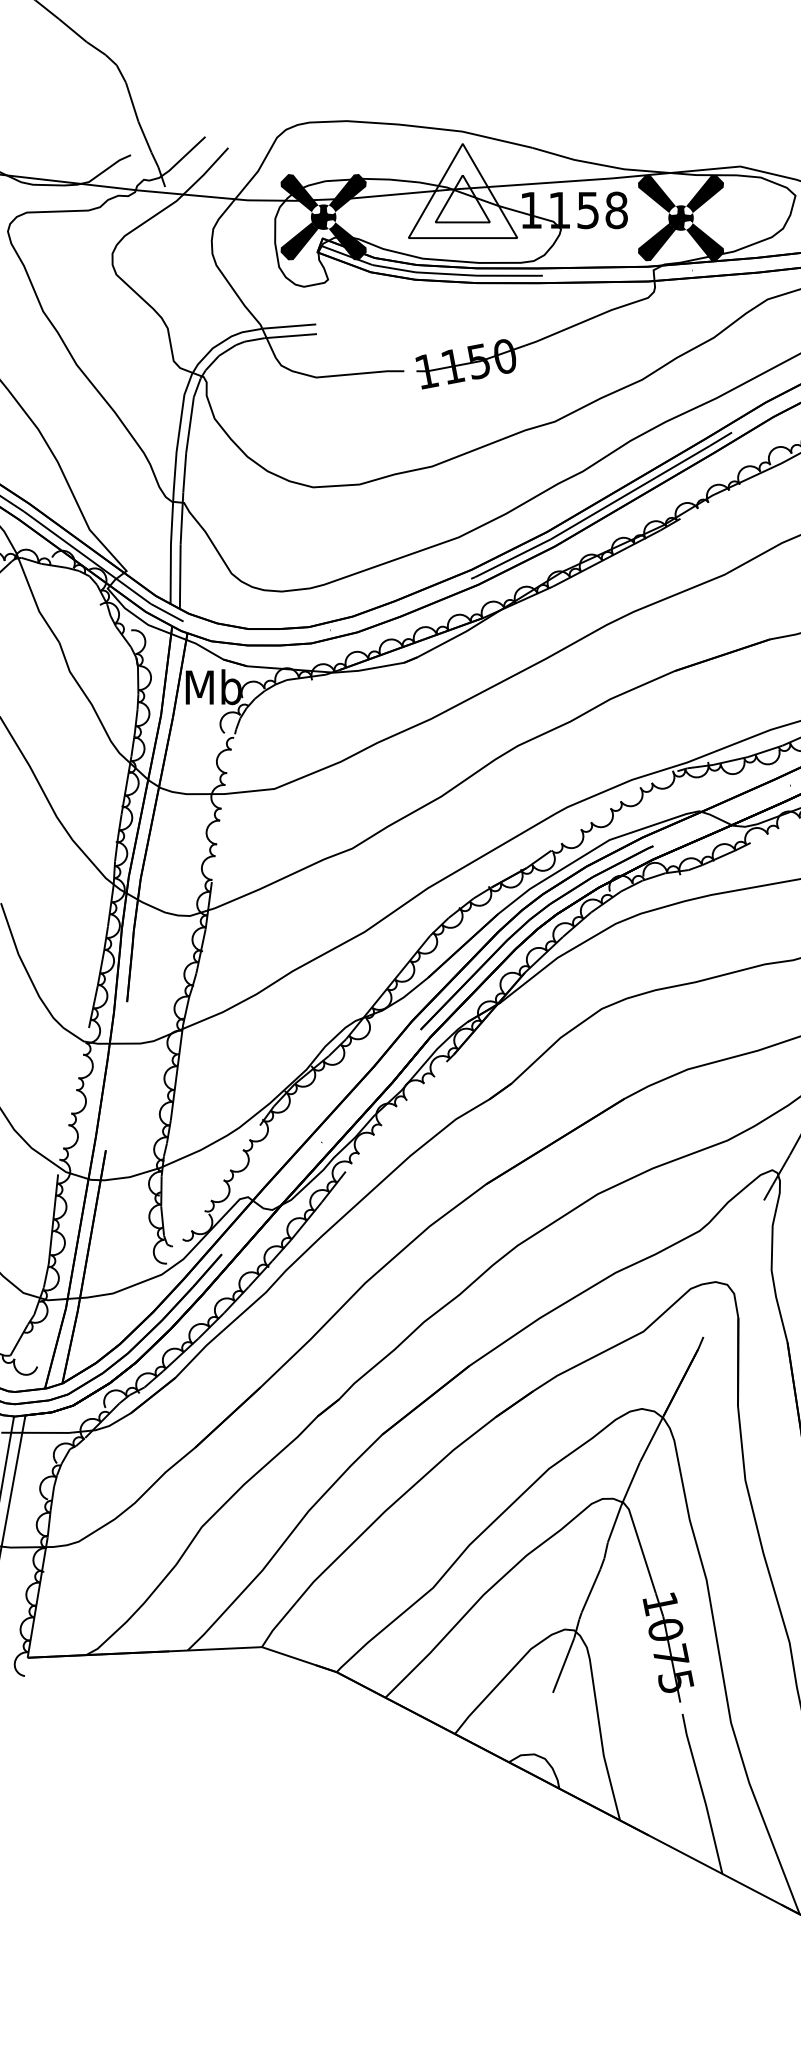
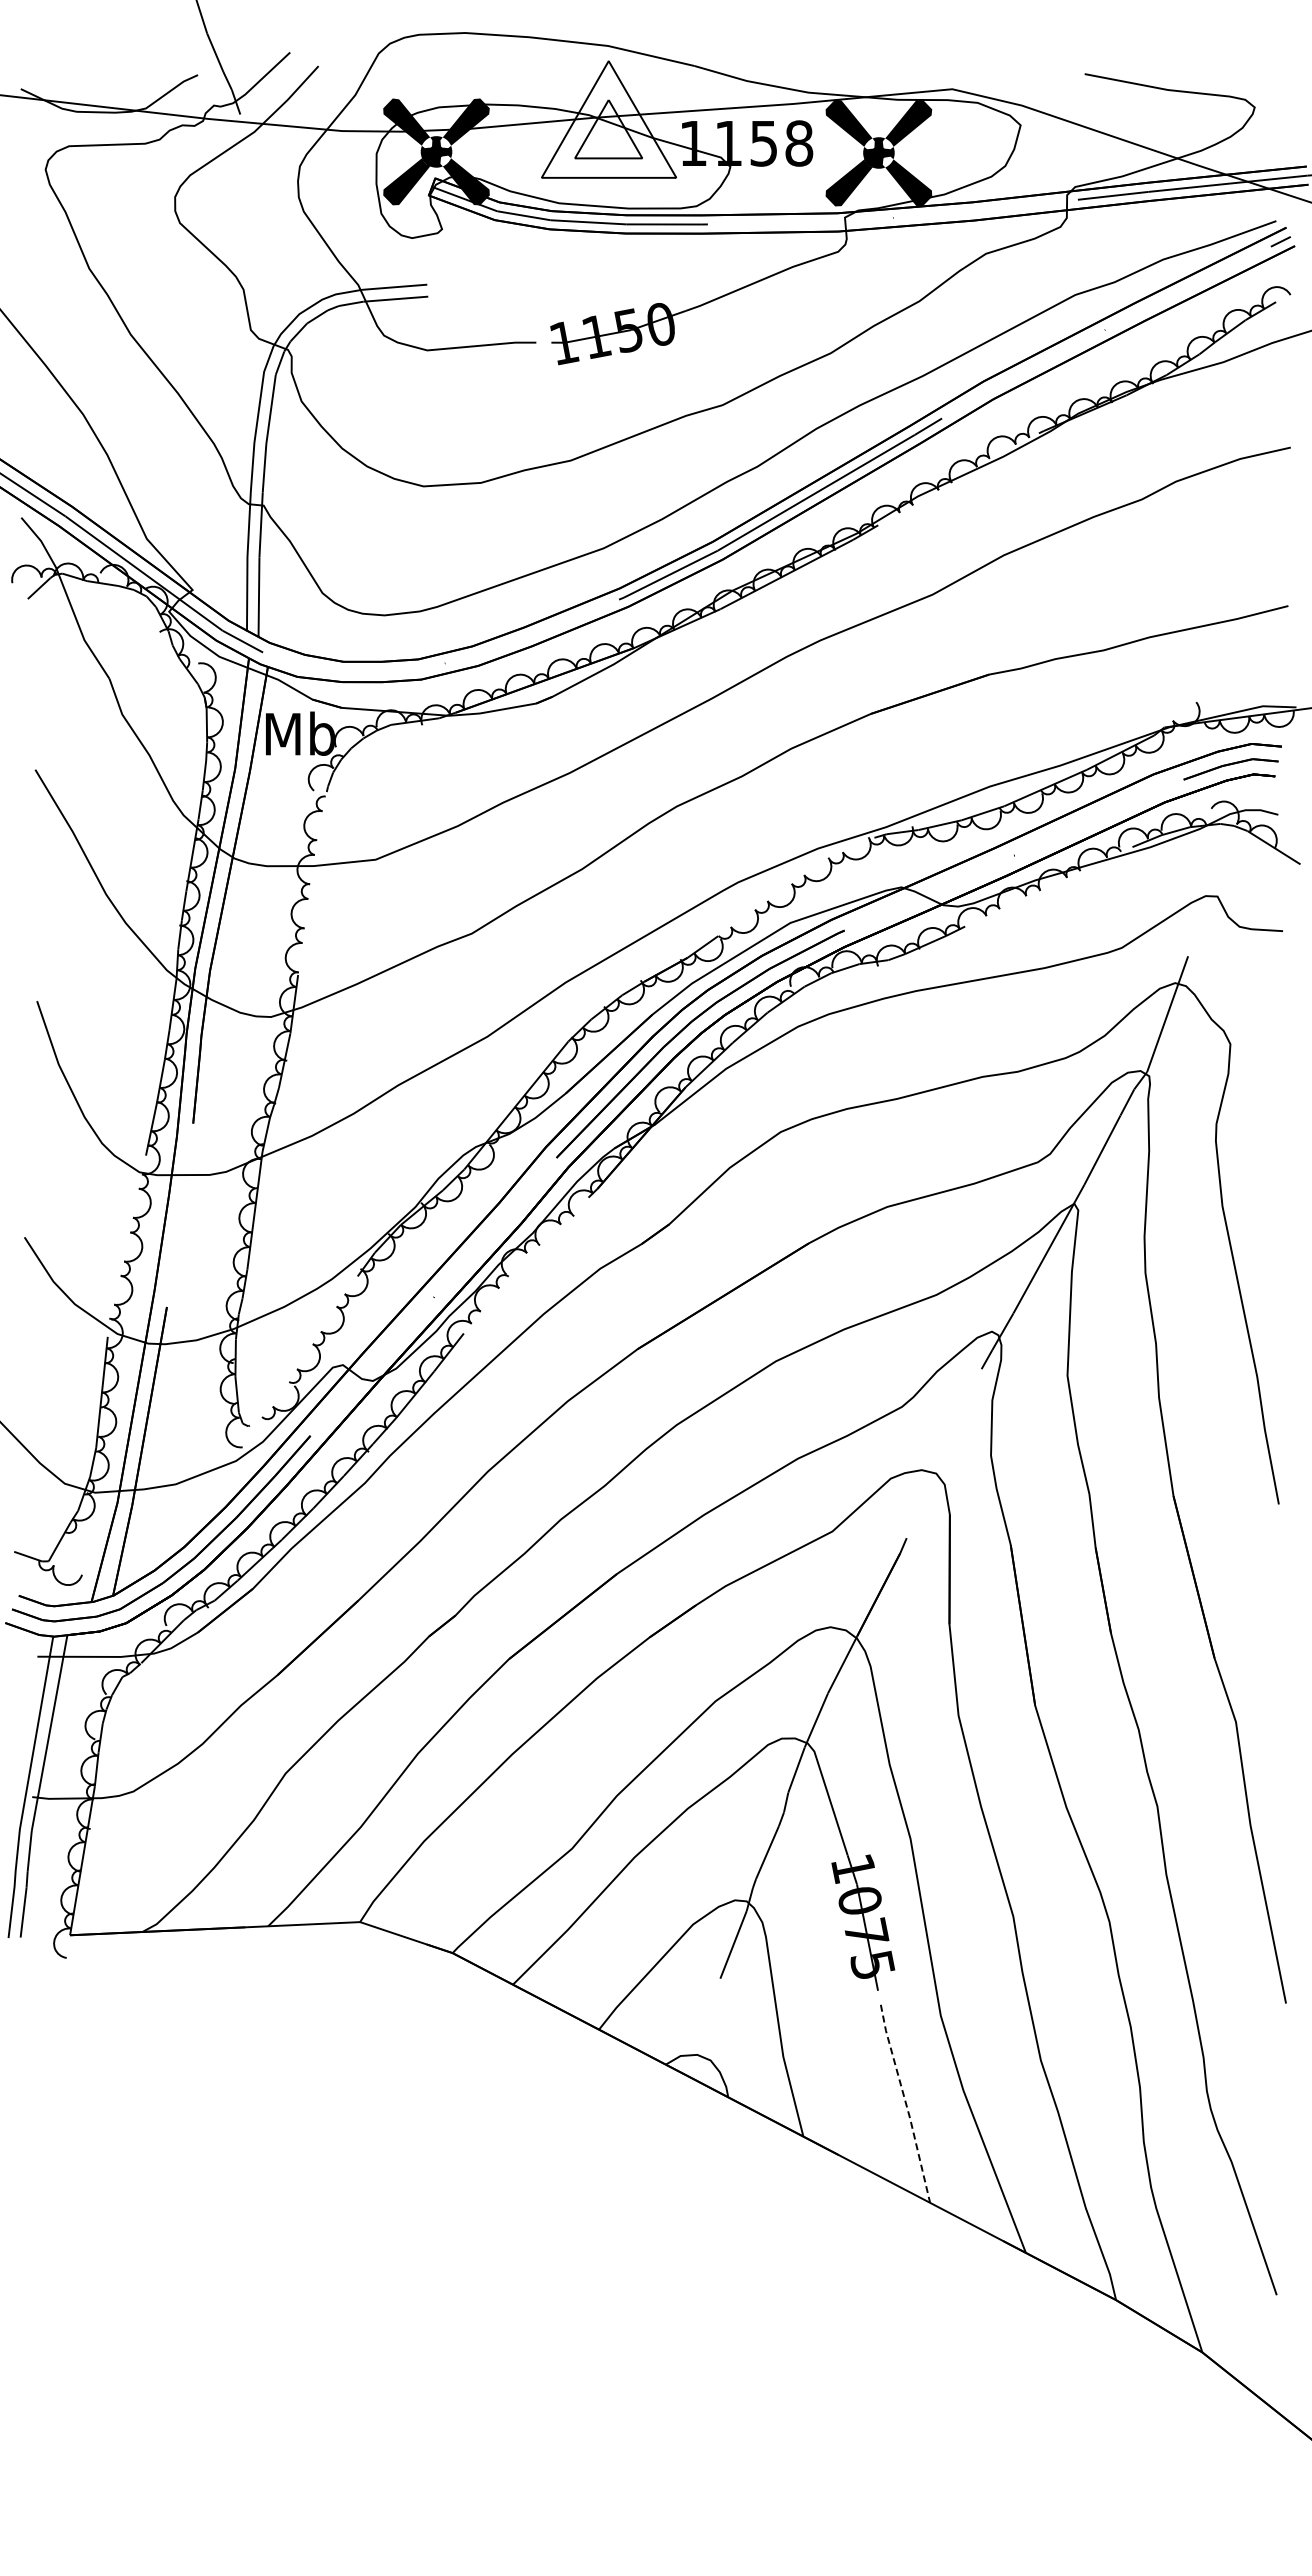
line: (703, 1793) -> (906, 2103), solid -> dashed

